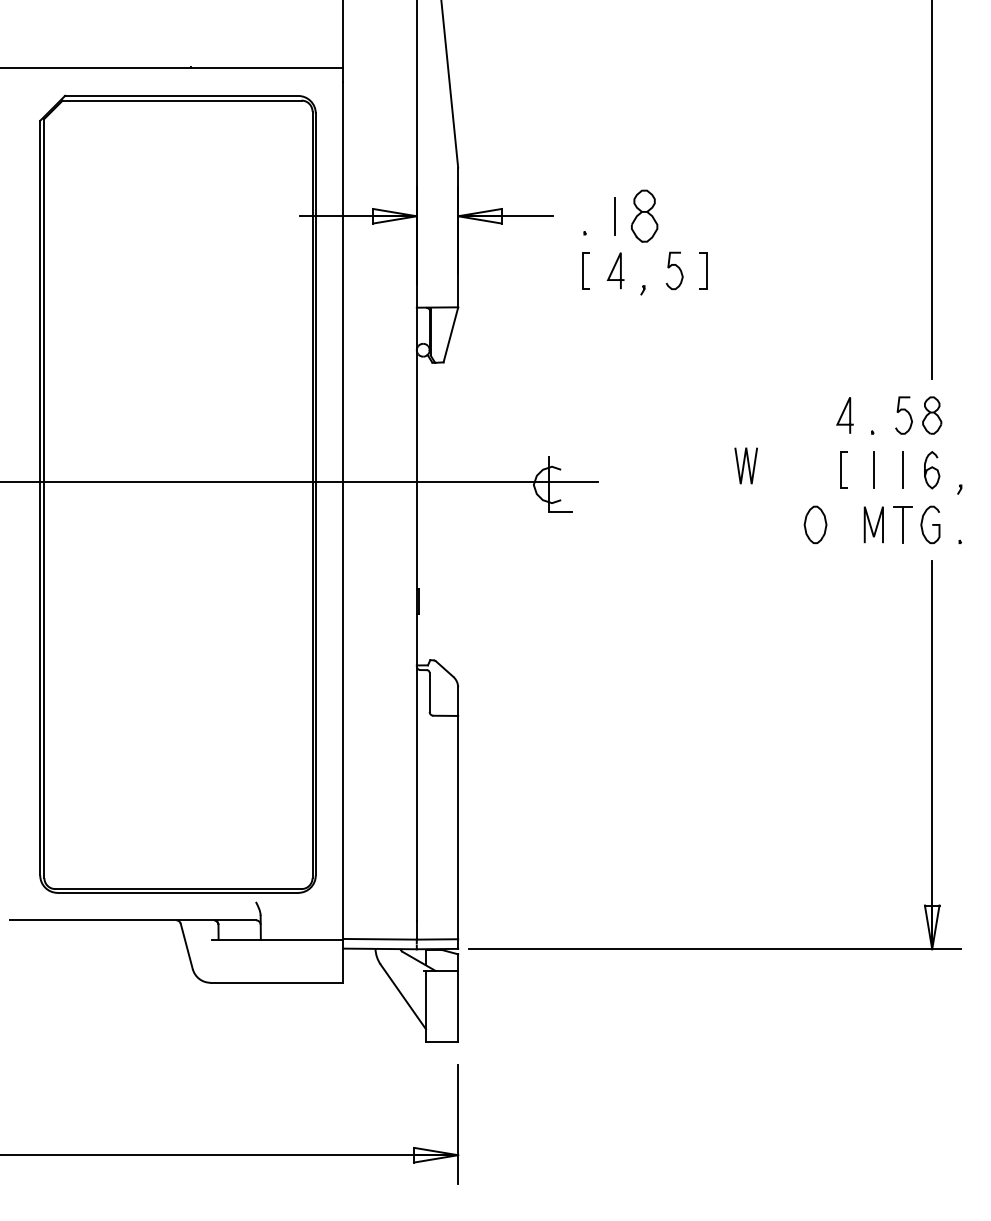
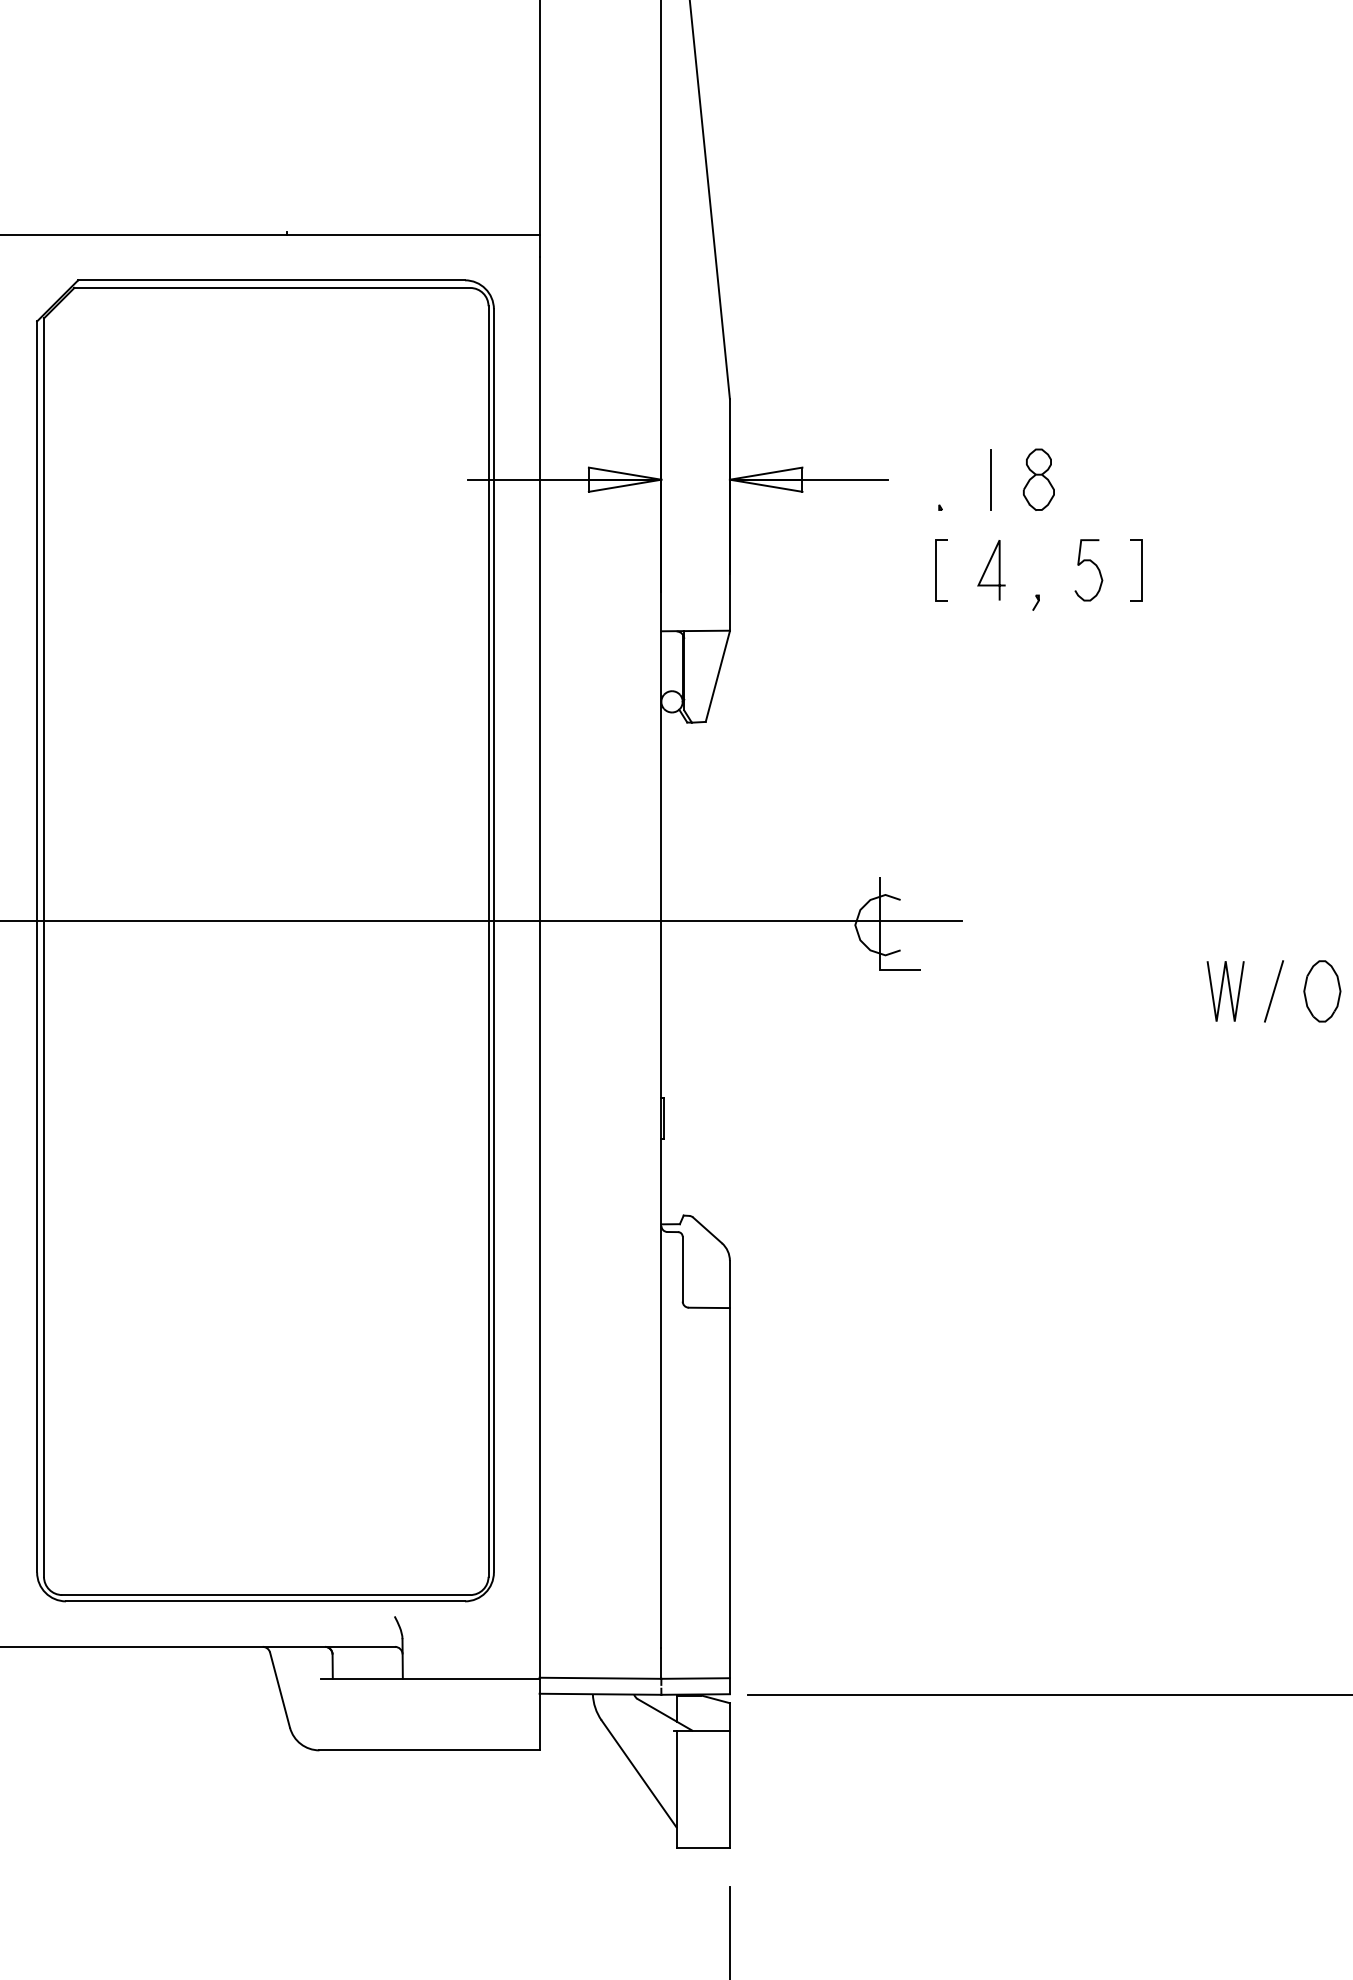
part: (644, 216) -> (1038, 480), size x0.71
line: (744, 465) -> (1222, 990), moved
line: (785, 524) -> (1272, 990), added

